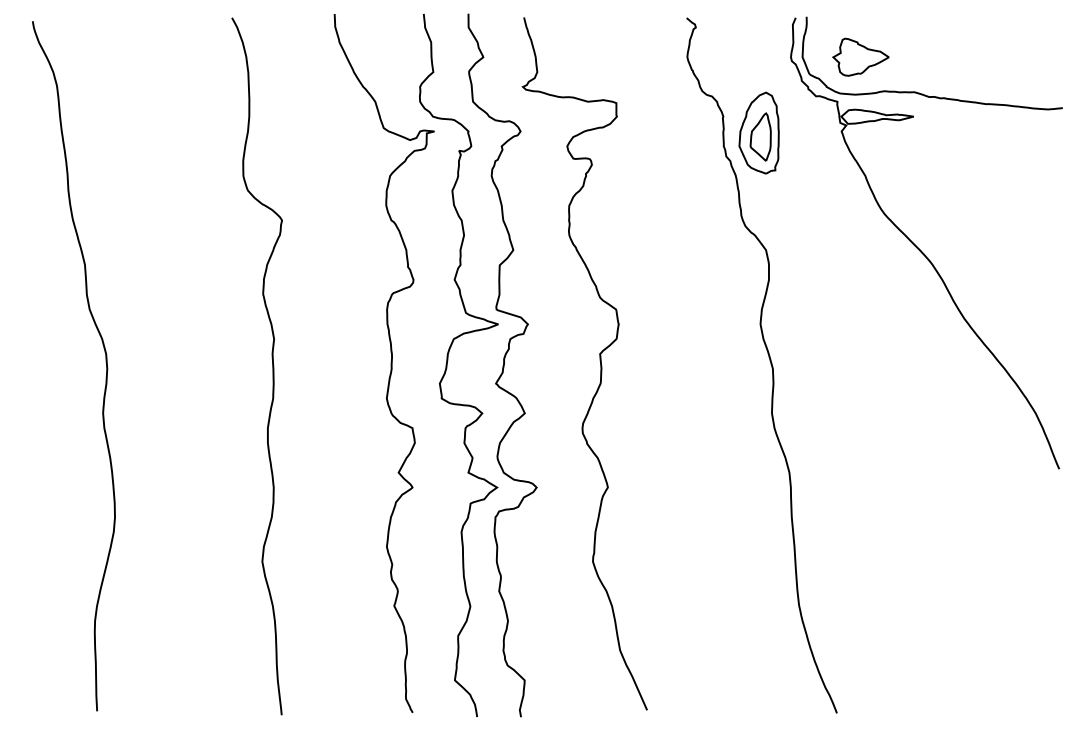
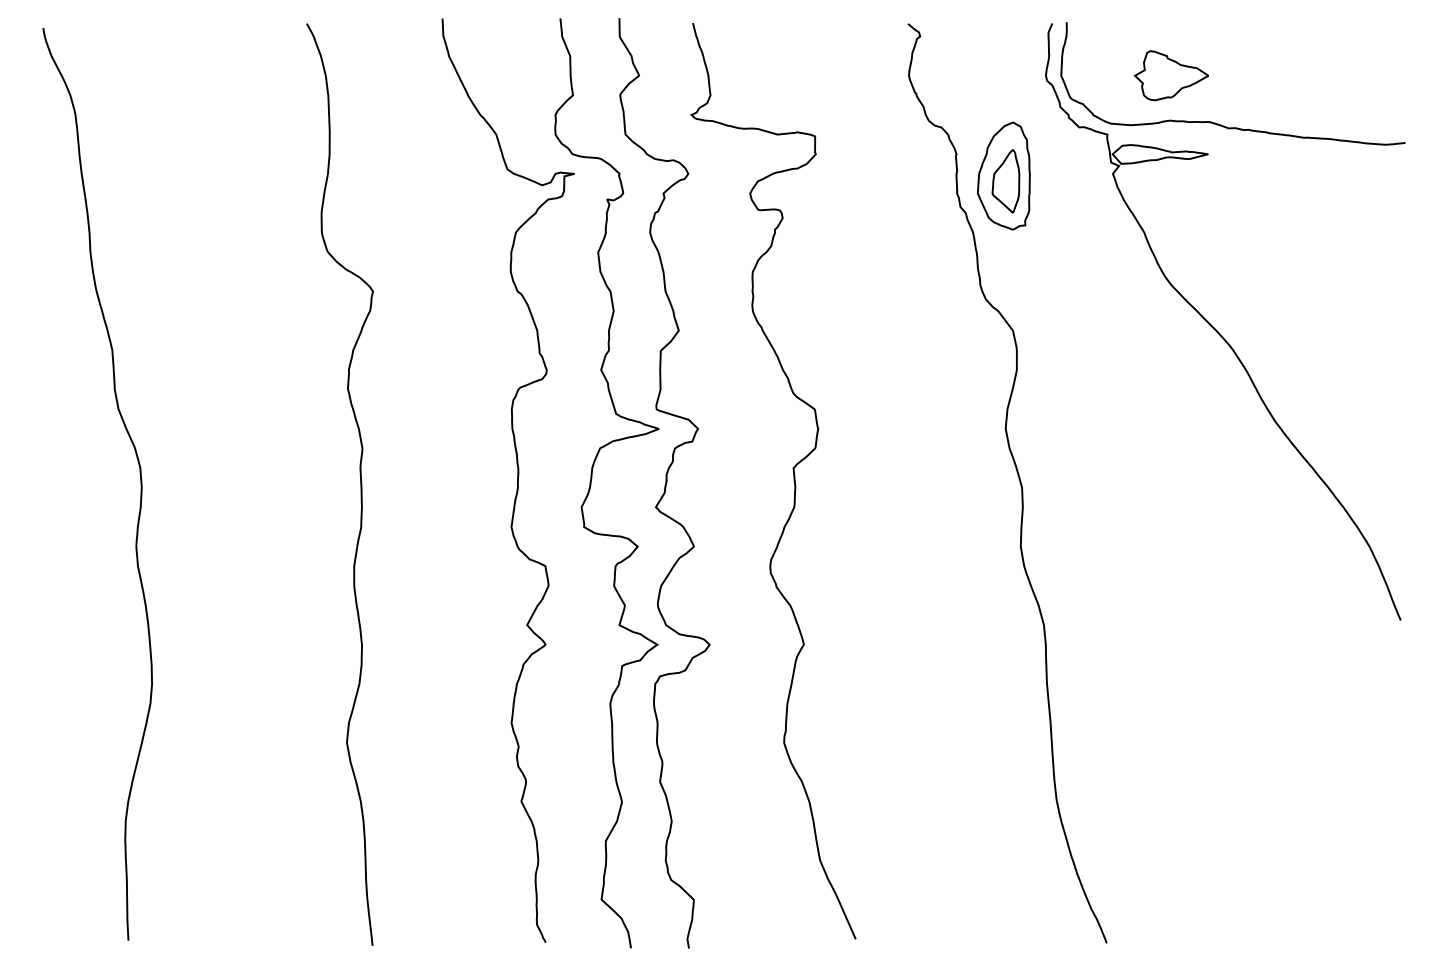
part: (860, 57) -> (1170, 75), moved

